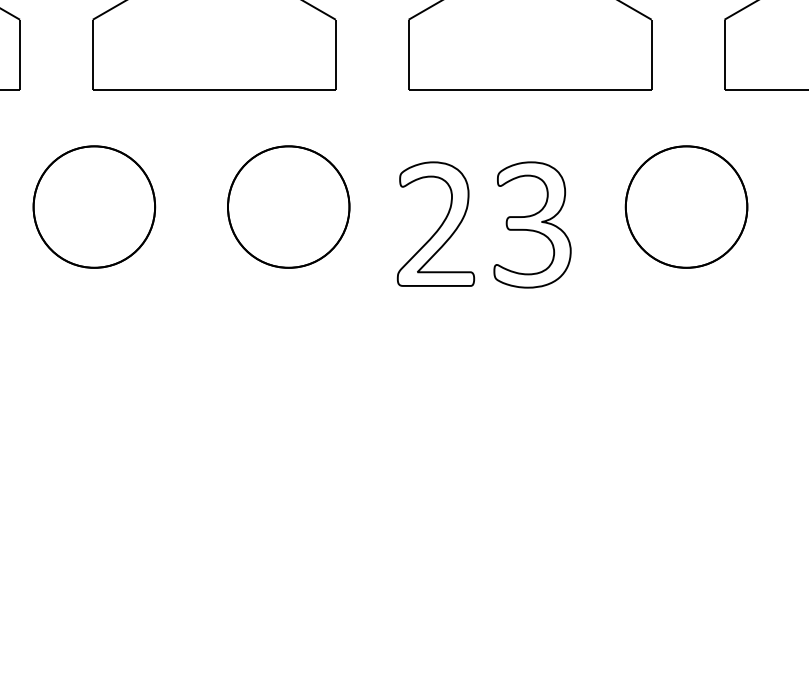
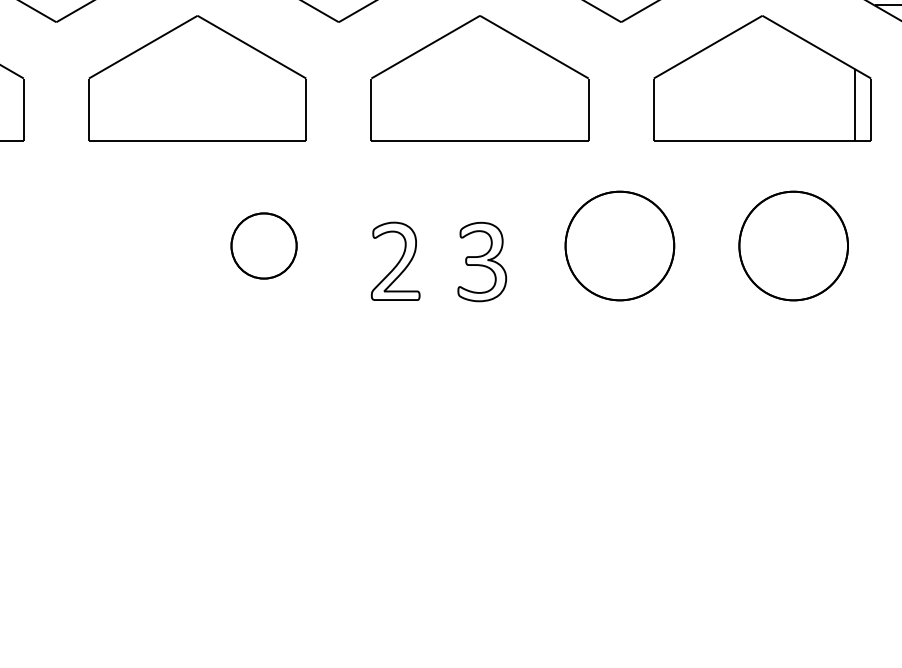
part: (94, 206) -> (90, 245), removed
part: (288, 206) -> (263, 245), size x0.6
part: (435, 224) -> (395, 261), size x0.7
part: (532, 224) -> (482, 261), size x0.7

